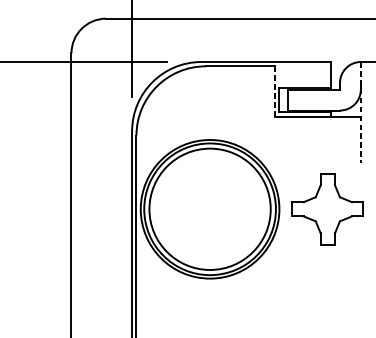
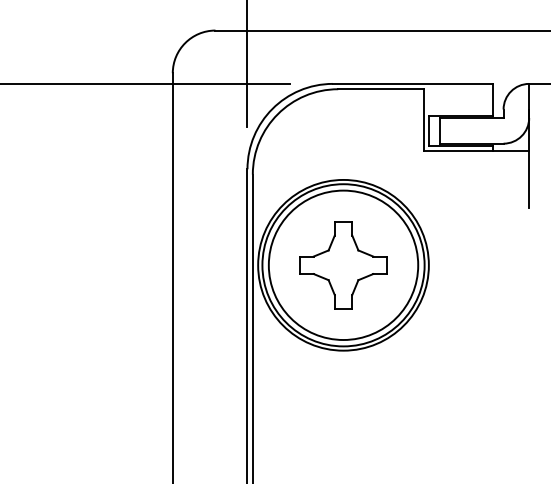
line: (275, 91) -> (423, 120), dashed -> solid
line: (361, 112) -> (529, 145), dashed -> solid
part: (327, 209) -> (343, 265), moved

